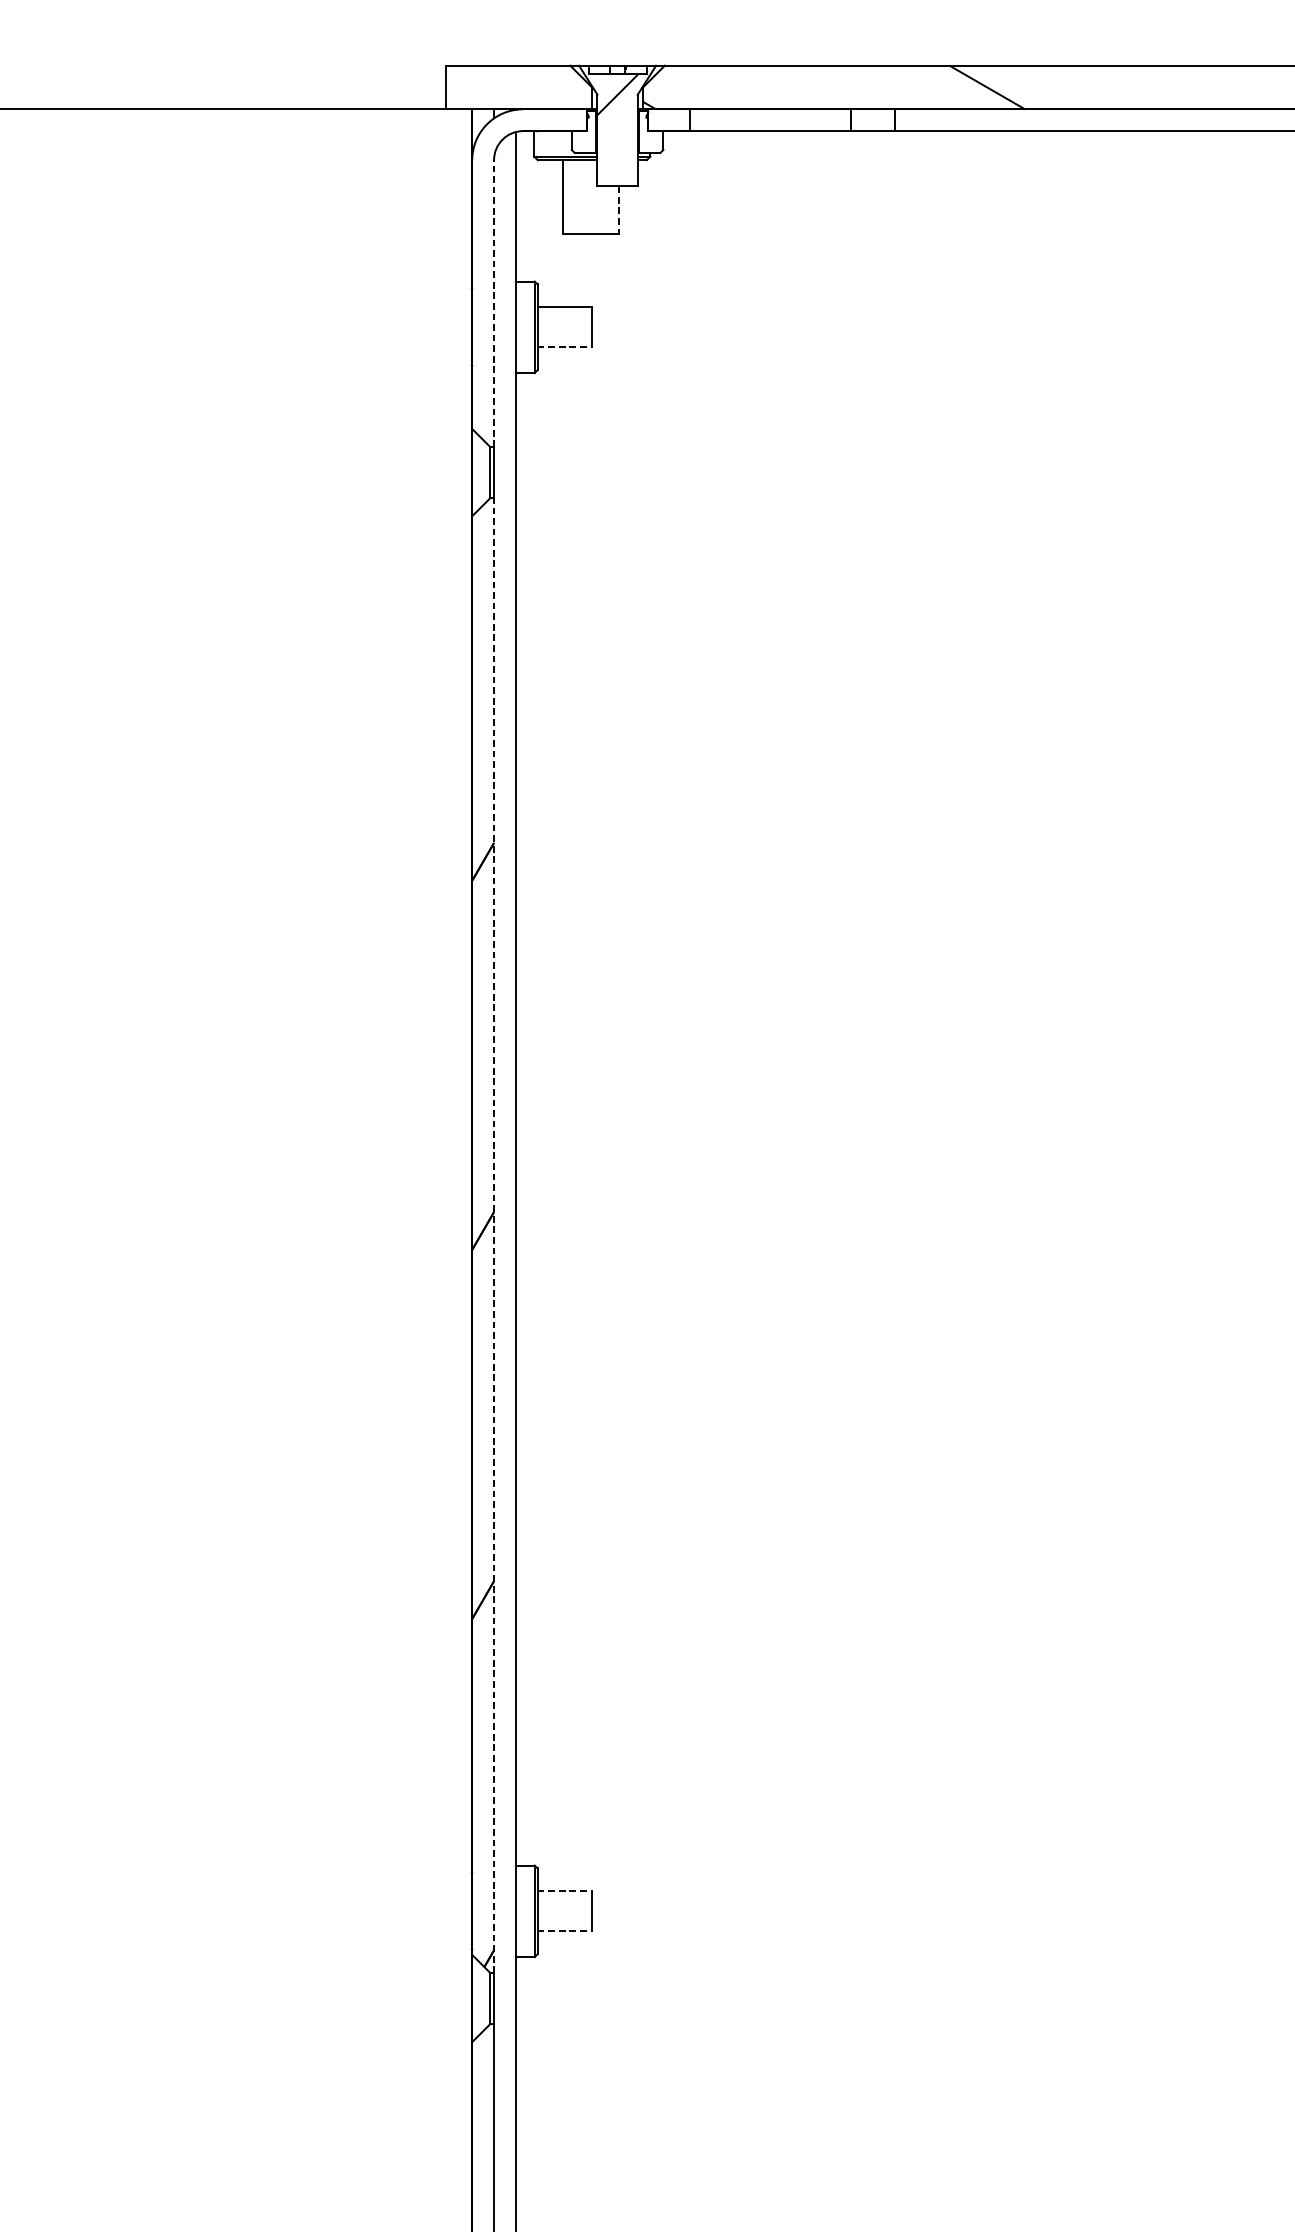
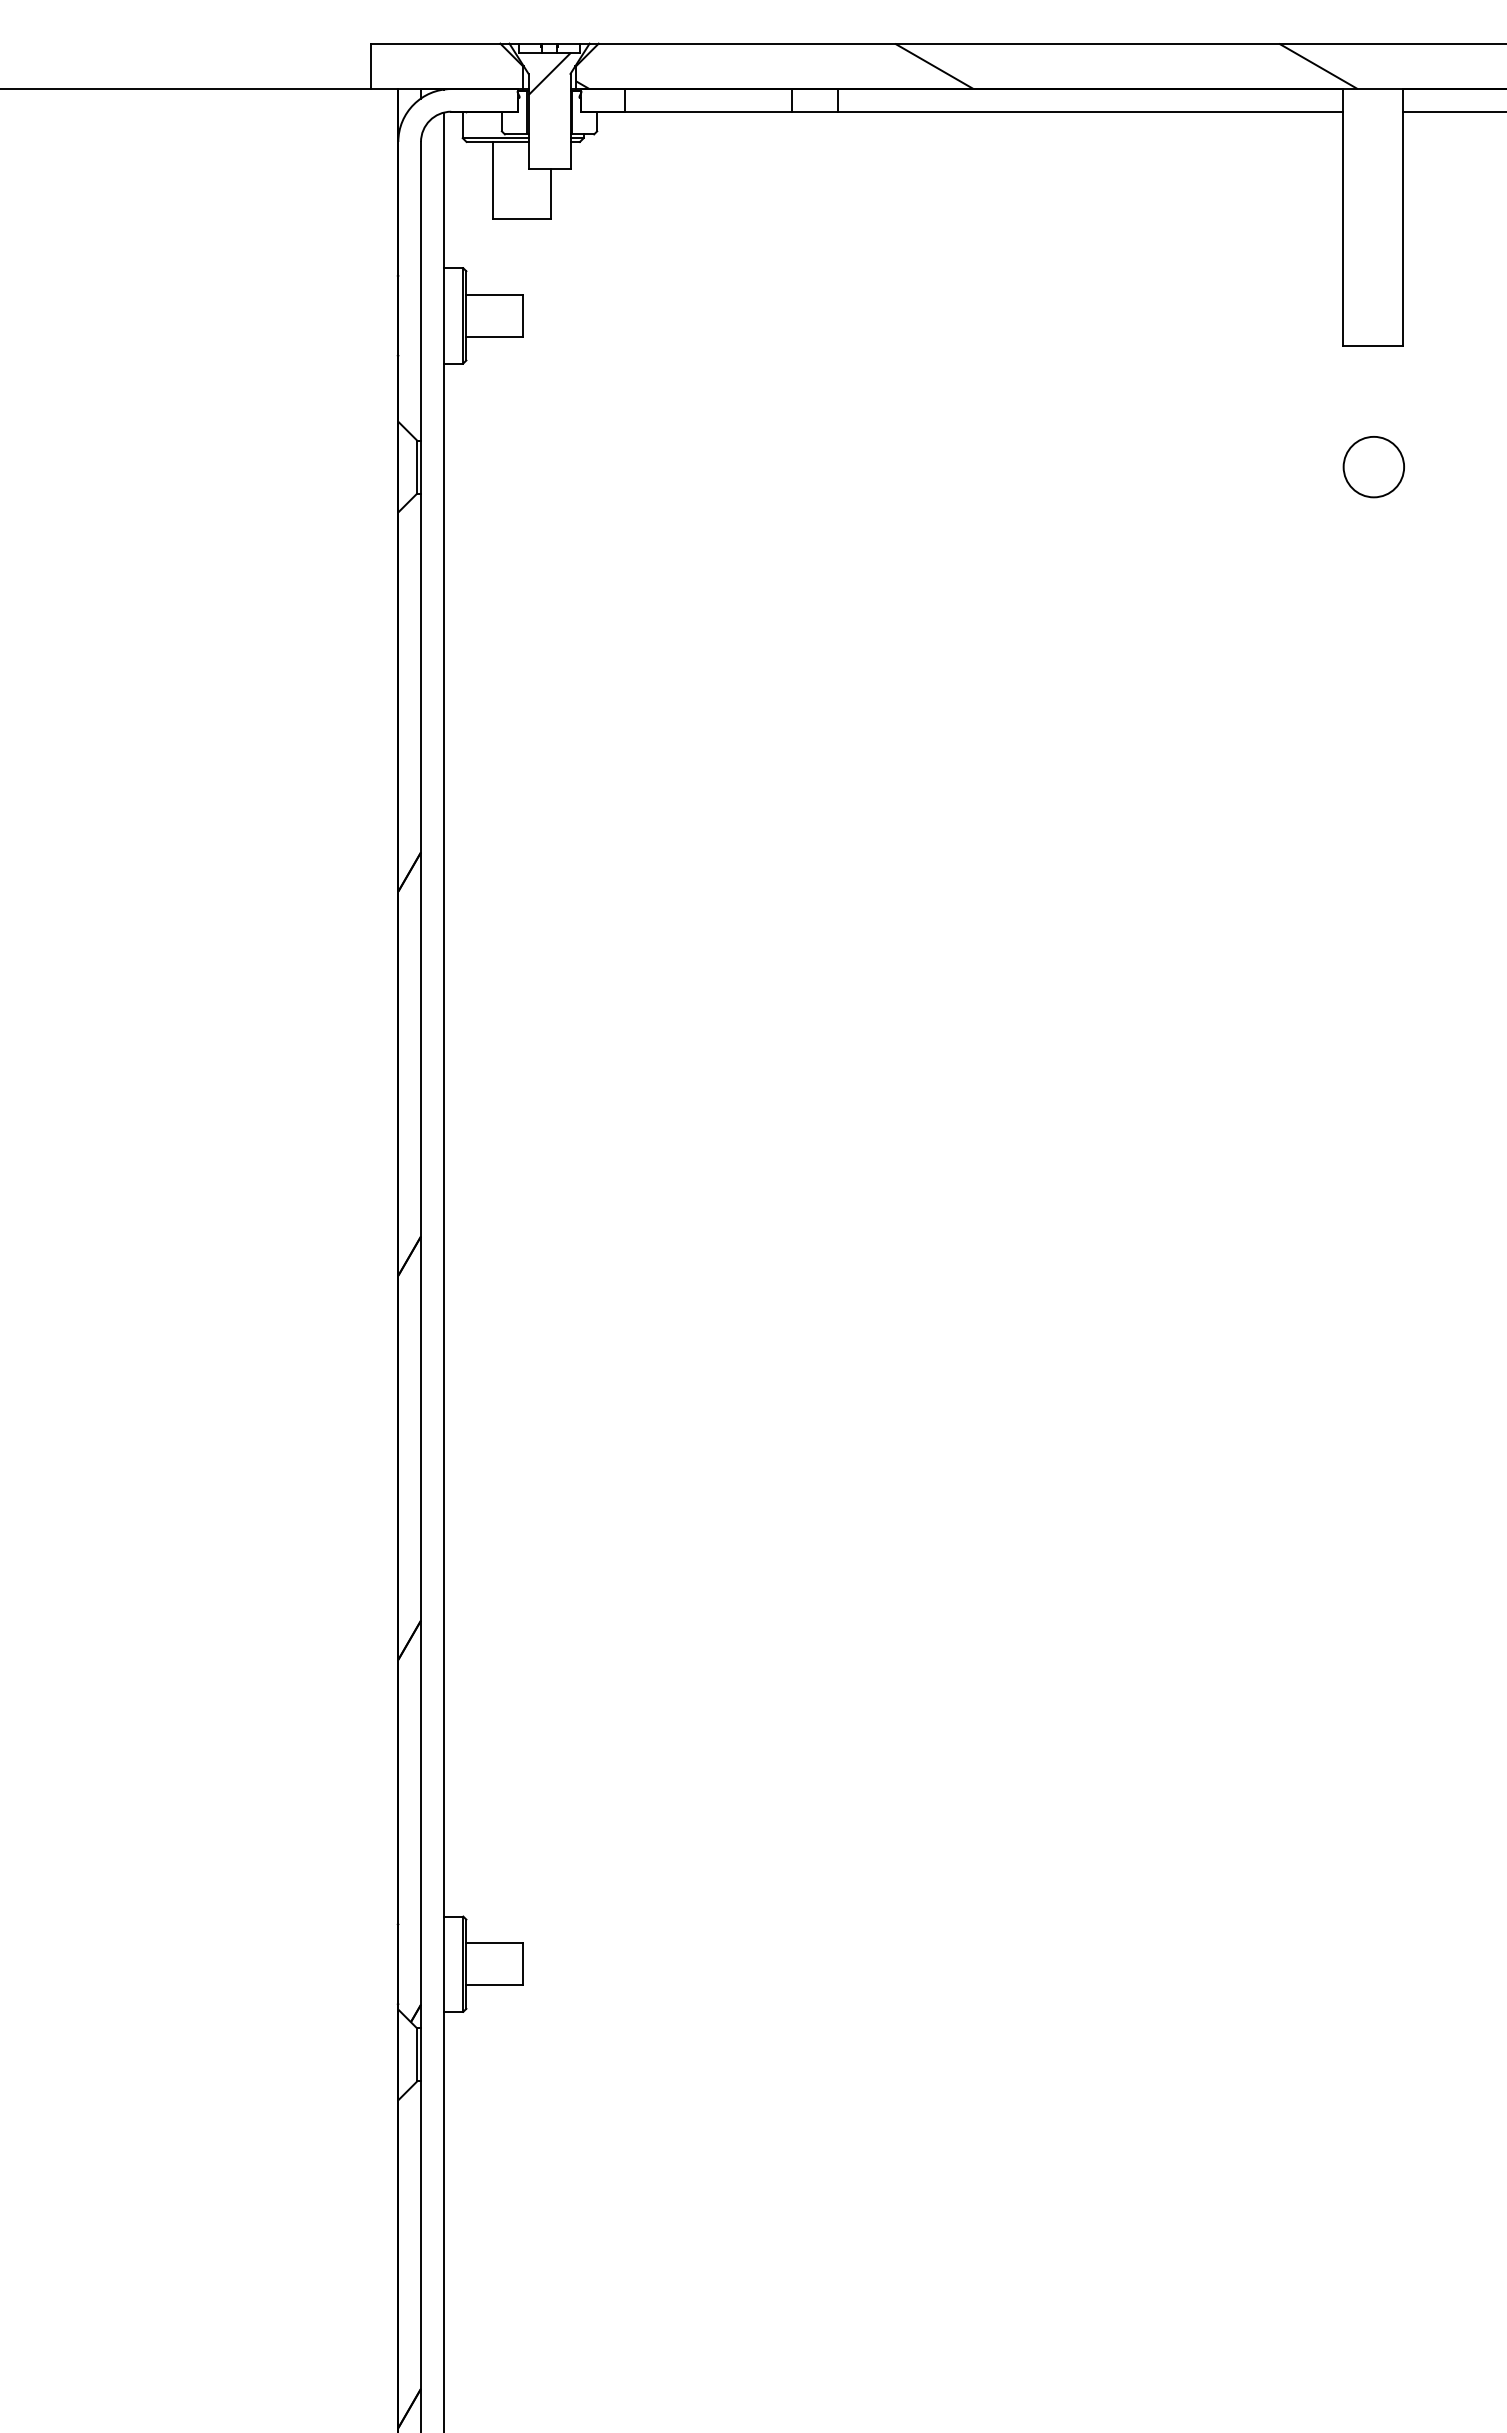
line: (619, 210) -> (551, 194), dashed -> solid
line: (494, 302) -> (421, 290), dashed -> solid
line: (564, 347) -> (494, 336), dashed -> solid
line: (494, 1235) -> (421, 1260), dashed -> solid
line: (564, 1891) -> (494, 1943), dashed -> solid
line: (564, 1931) -> (494, 1985), dashed -> solid

